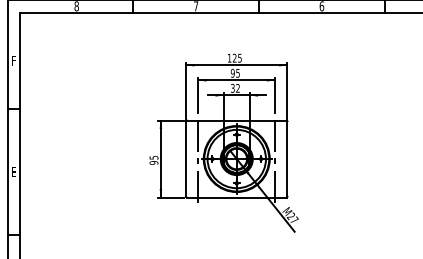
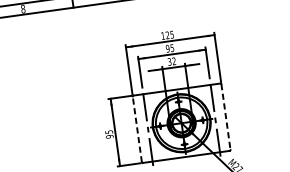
line: (186, 159) -> (137, 129), solid -> dashed
line: (287, 159) -> (226, 117), solid -> dashed

